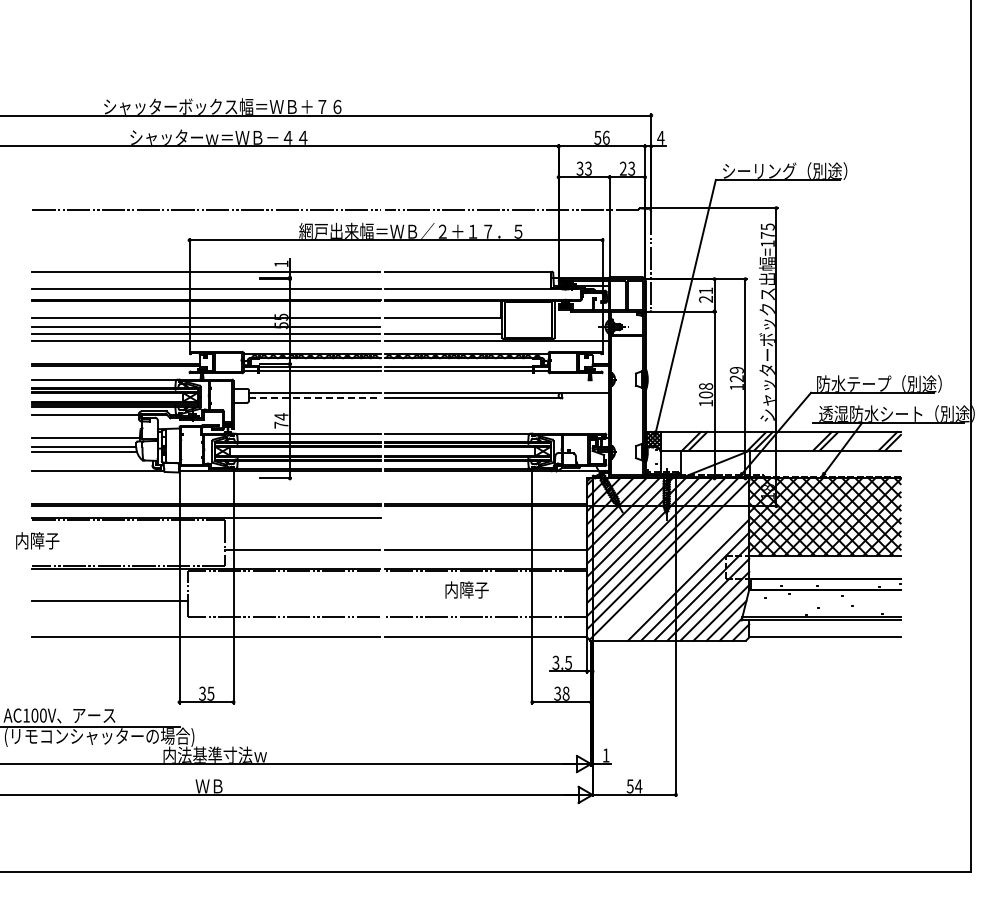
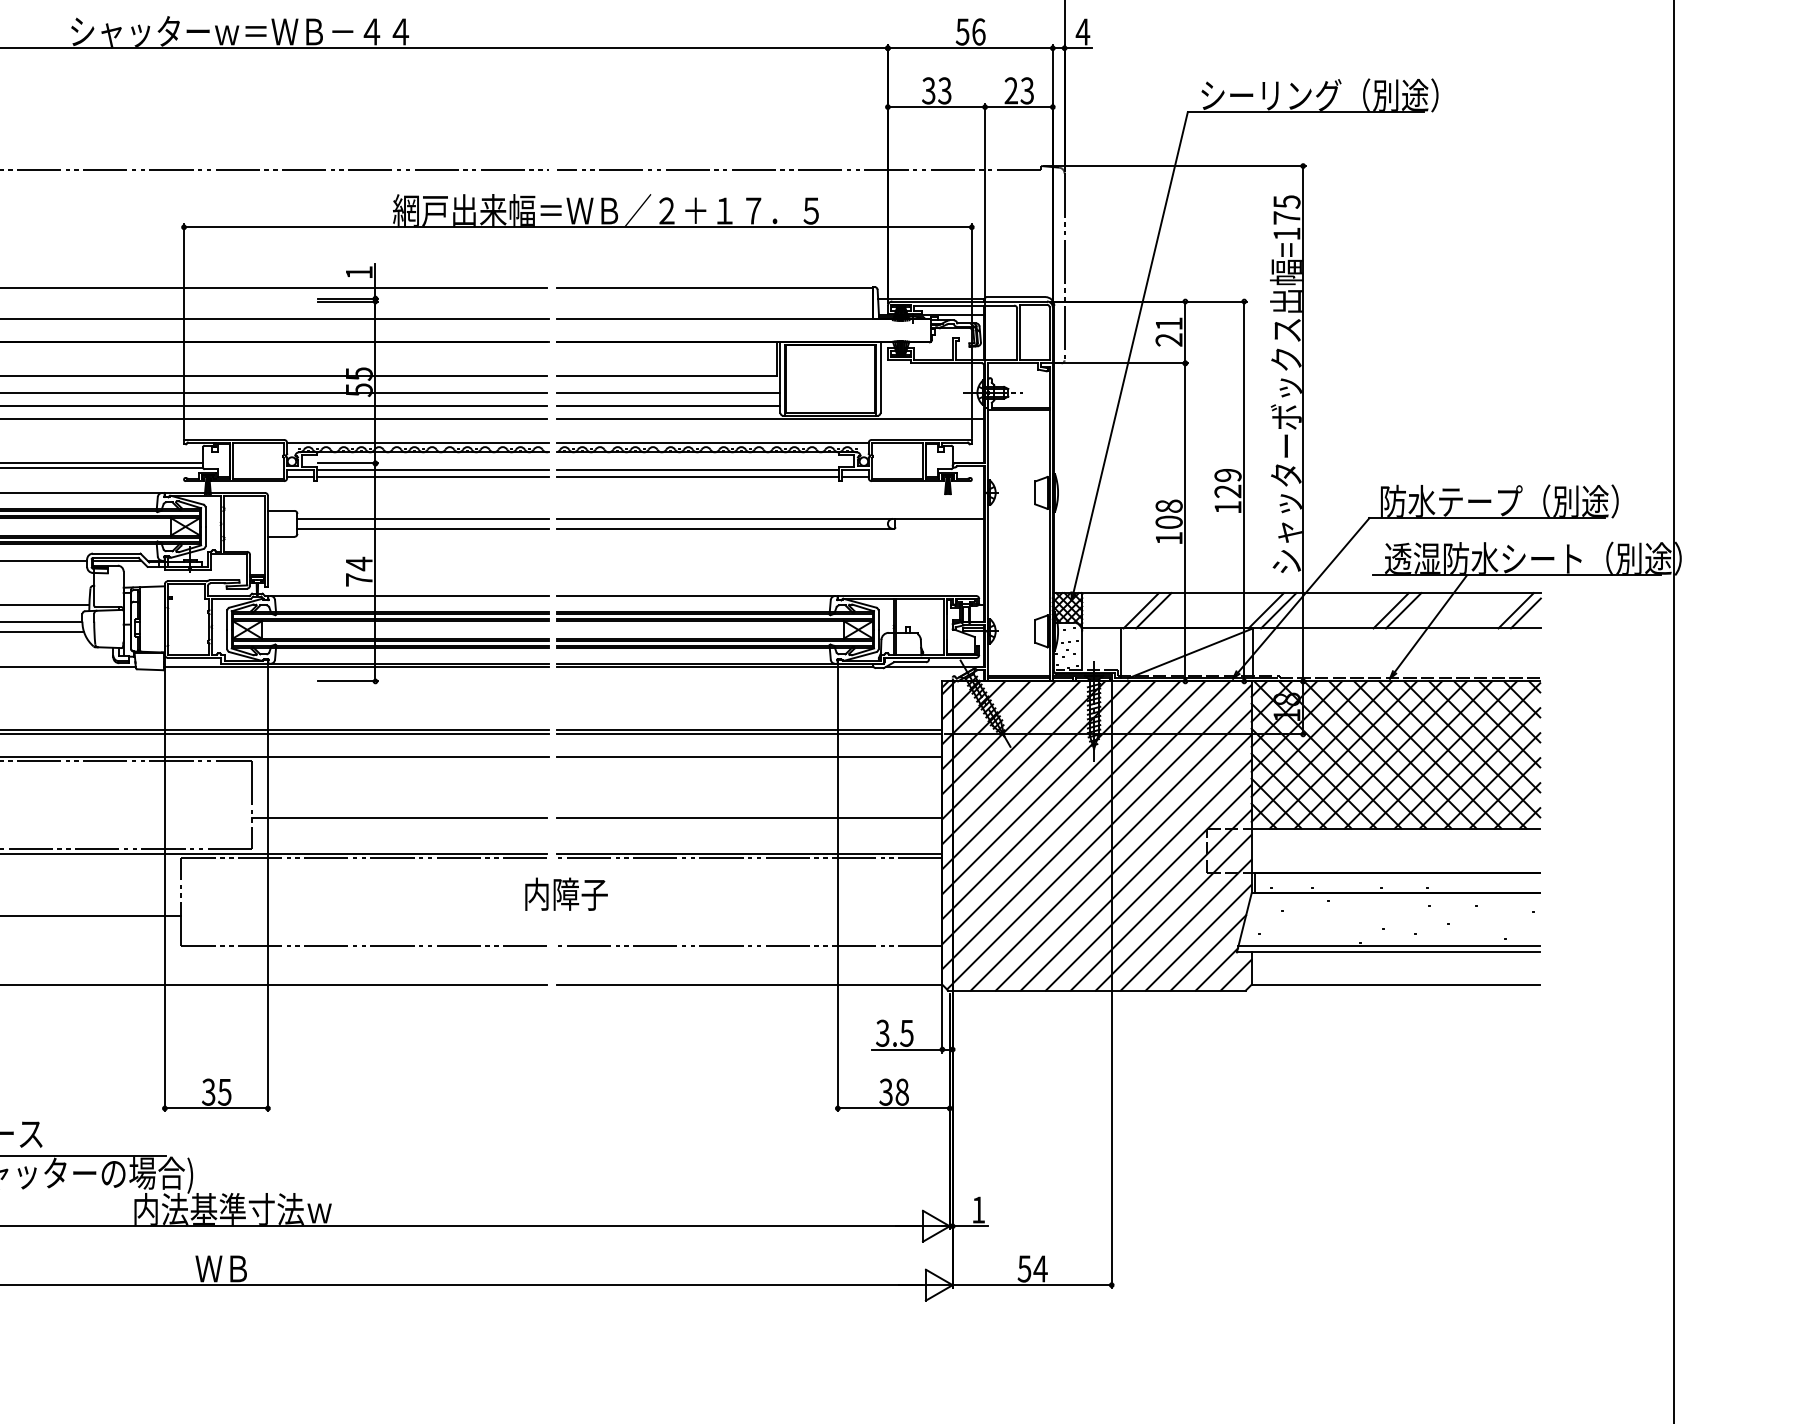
line: (443, 326) -> (668, 391), added
line: (314, 398) -> (422, 529), dashed -> solid
line: (486, 517) -> (750, 756), added
line: (675, 566) -> (1110, 849), added
line: (682, 573) -> (1124, 862), added
text: (466, 589) -> (565, 893), moved

